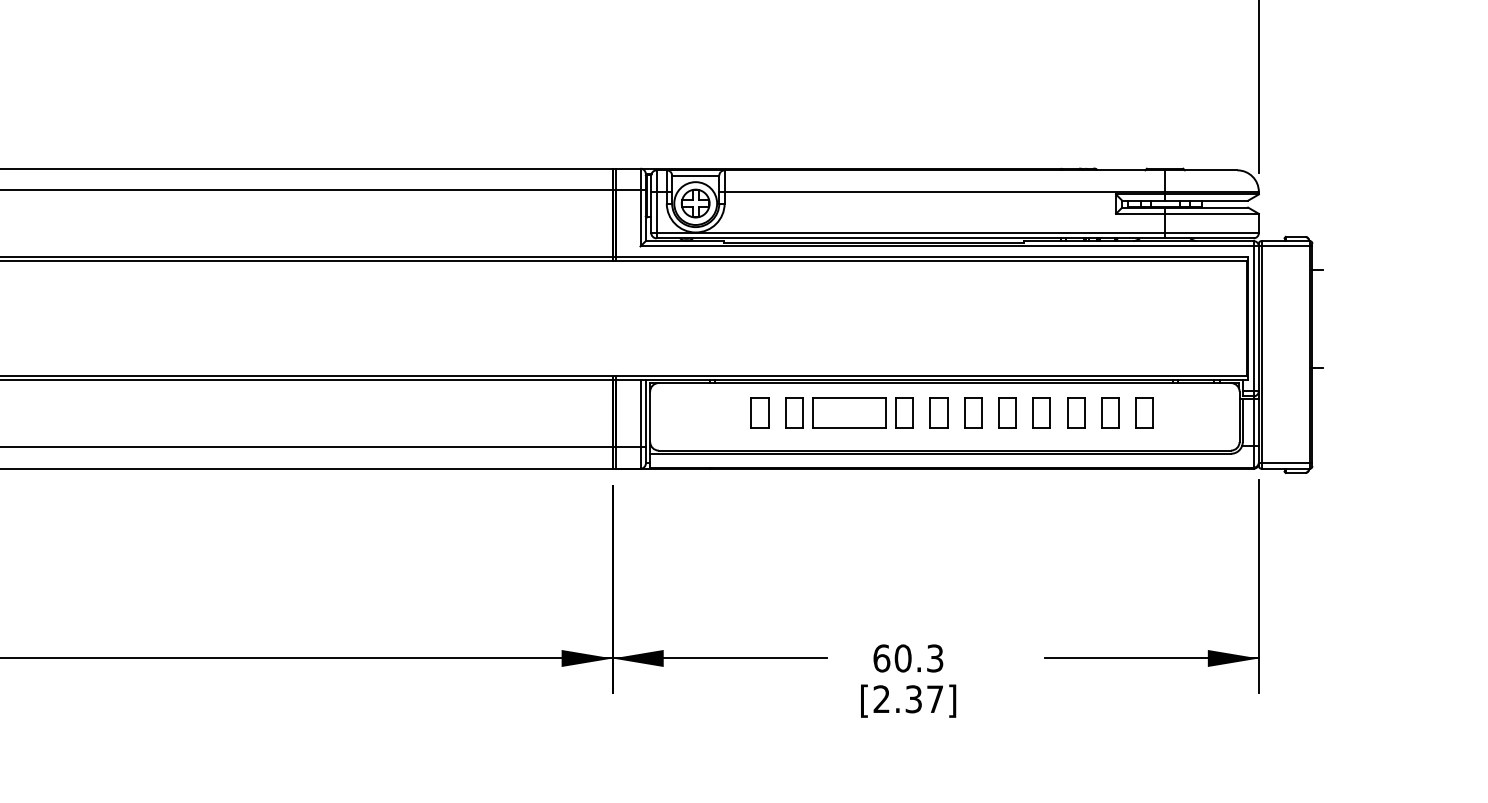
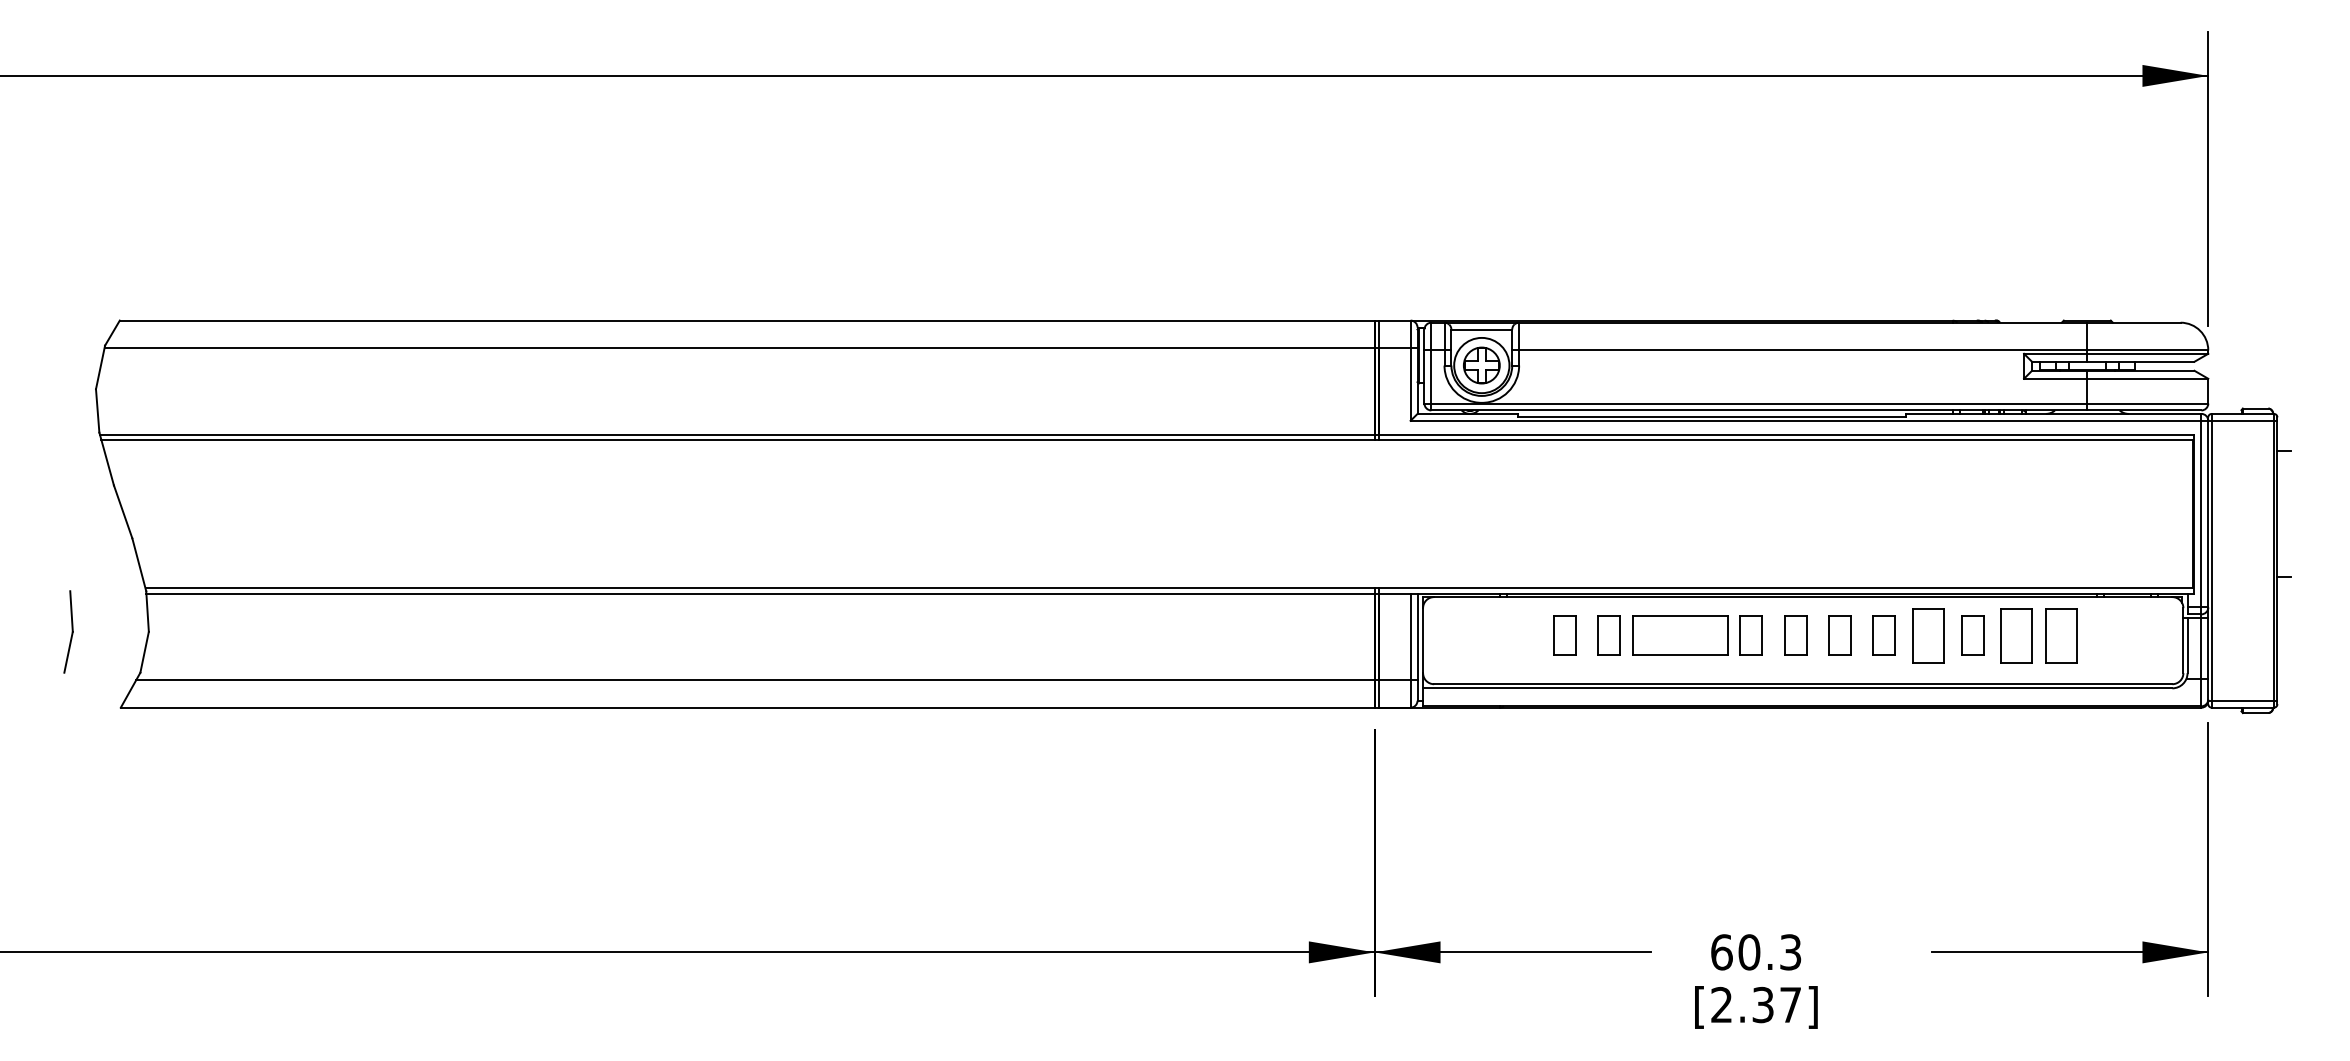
part: (1041, 412) -> (1927, 635), size x1.4
part: (1110, 412) -> (2016, 635), size x1.4
part: (1144, 412) -> (2060, 635), size x1.4

